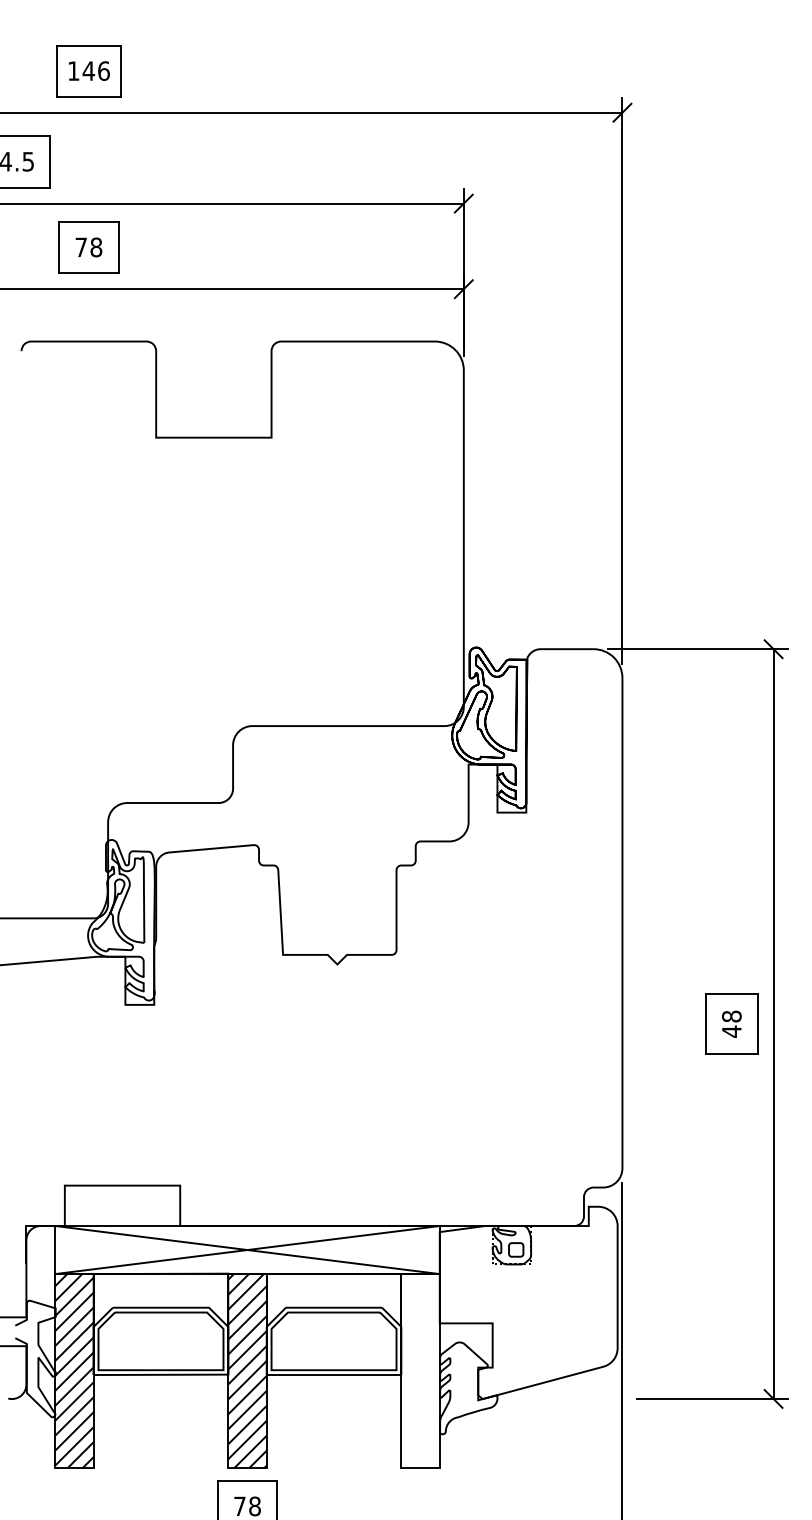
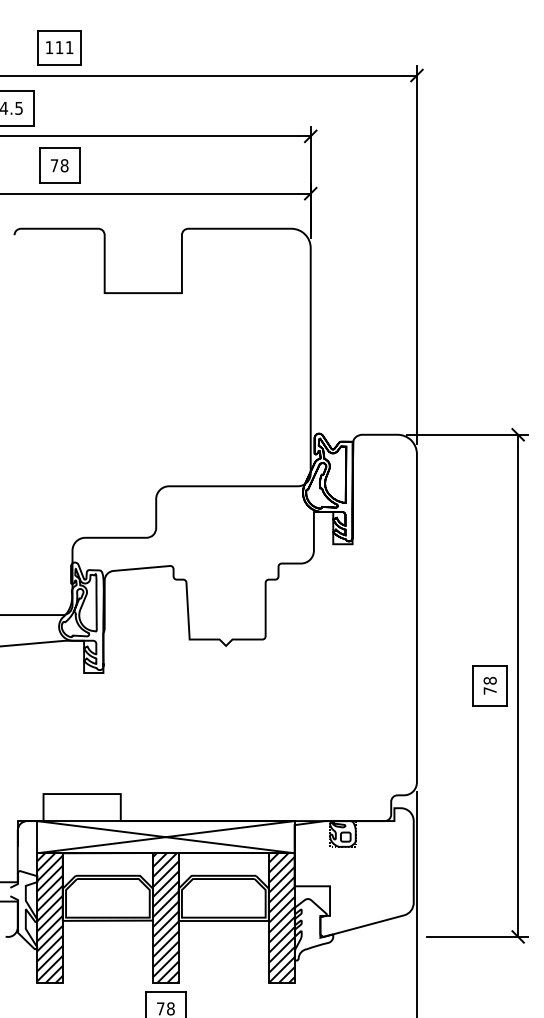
text: (96, 70) -> (64, 47), 146 -> 111
text: (730, 1031) -> (489, 690), 48 -> 78
hatch: (420, 1371) -> (281, 918), added

